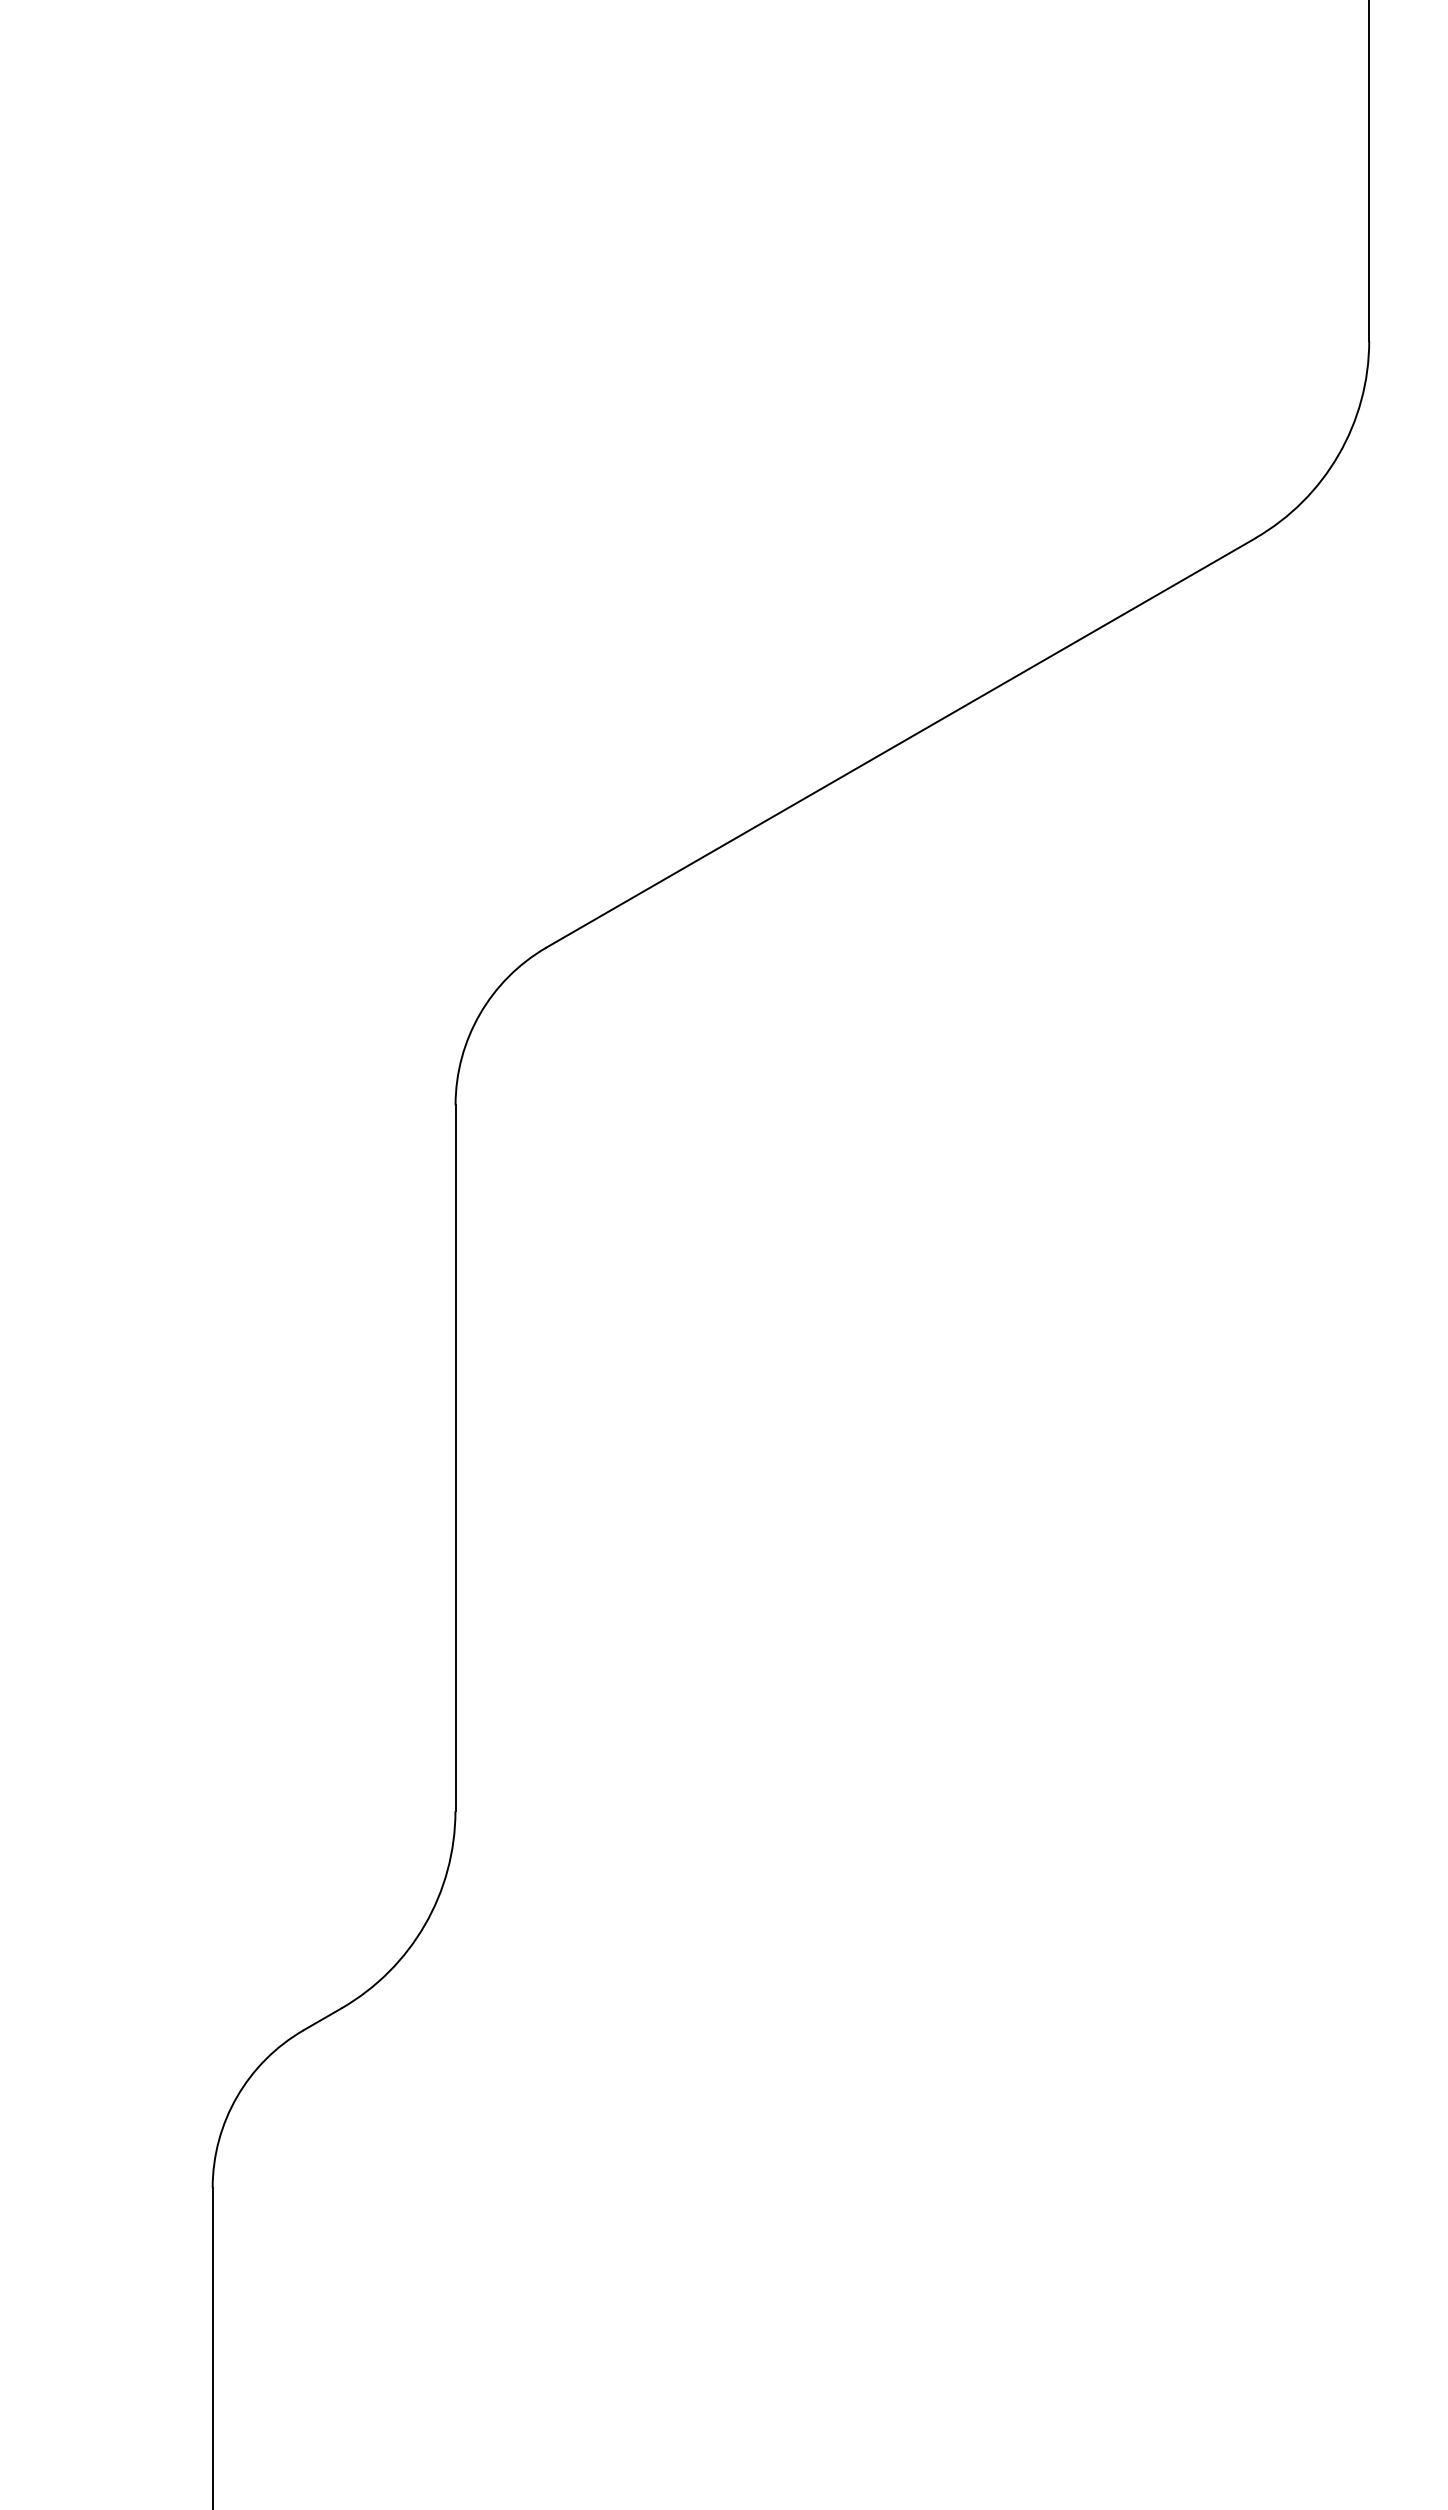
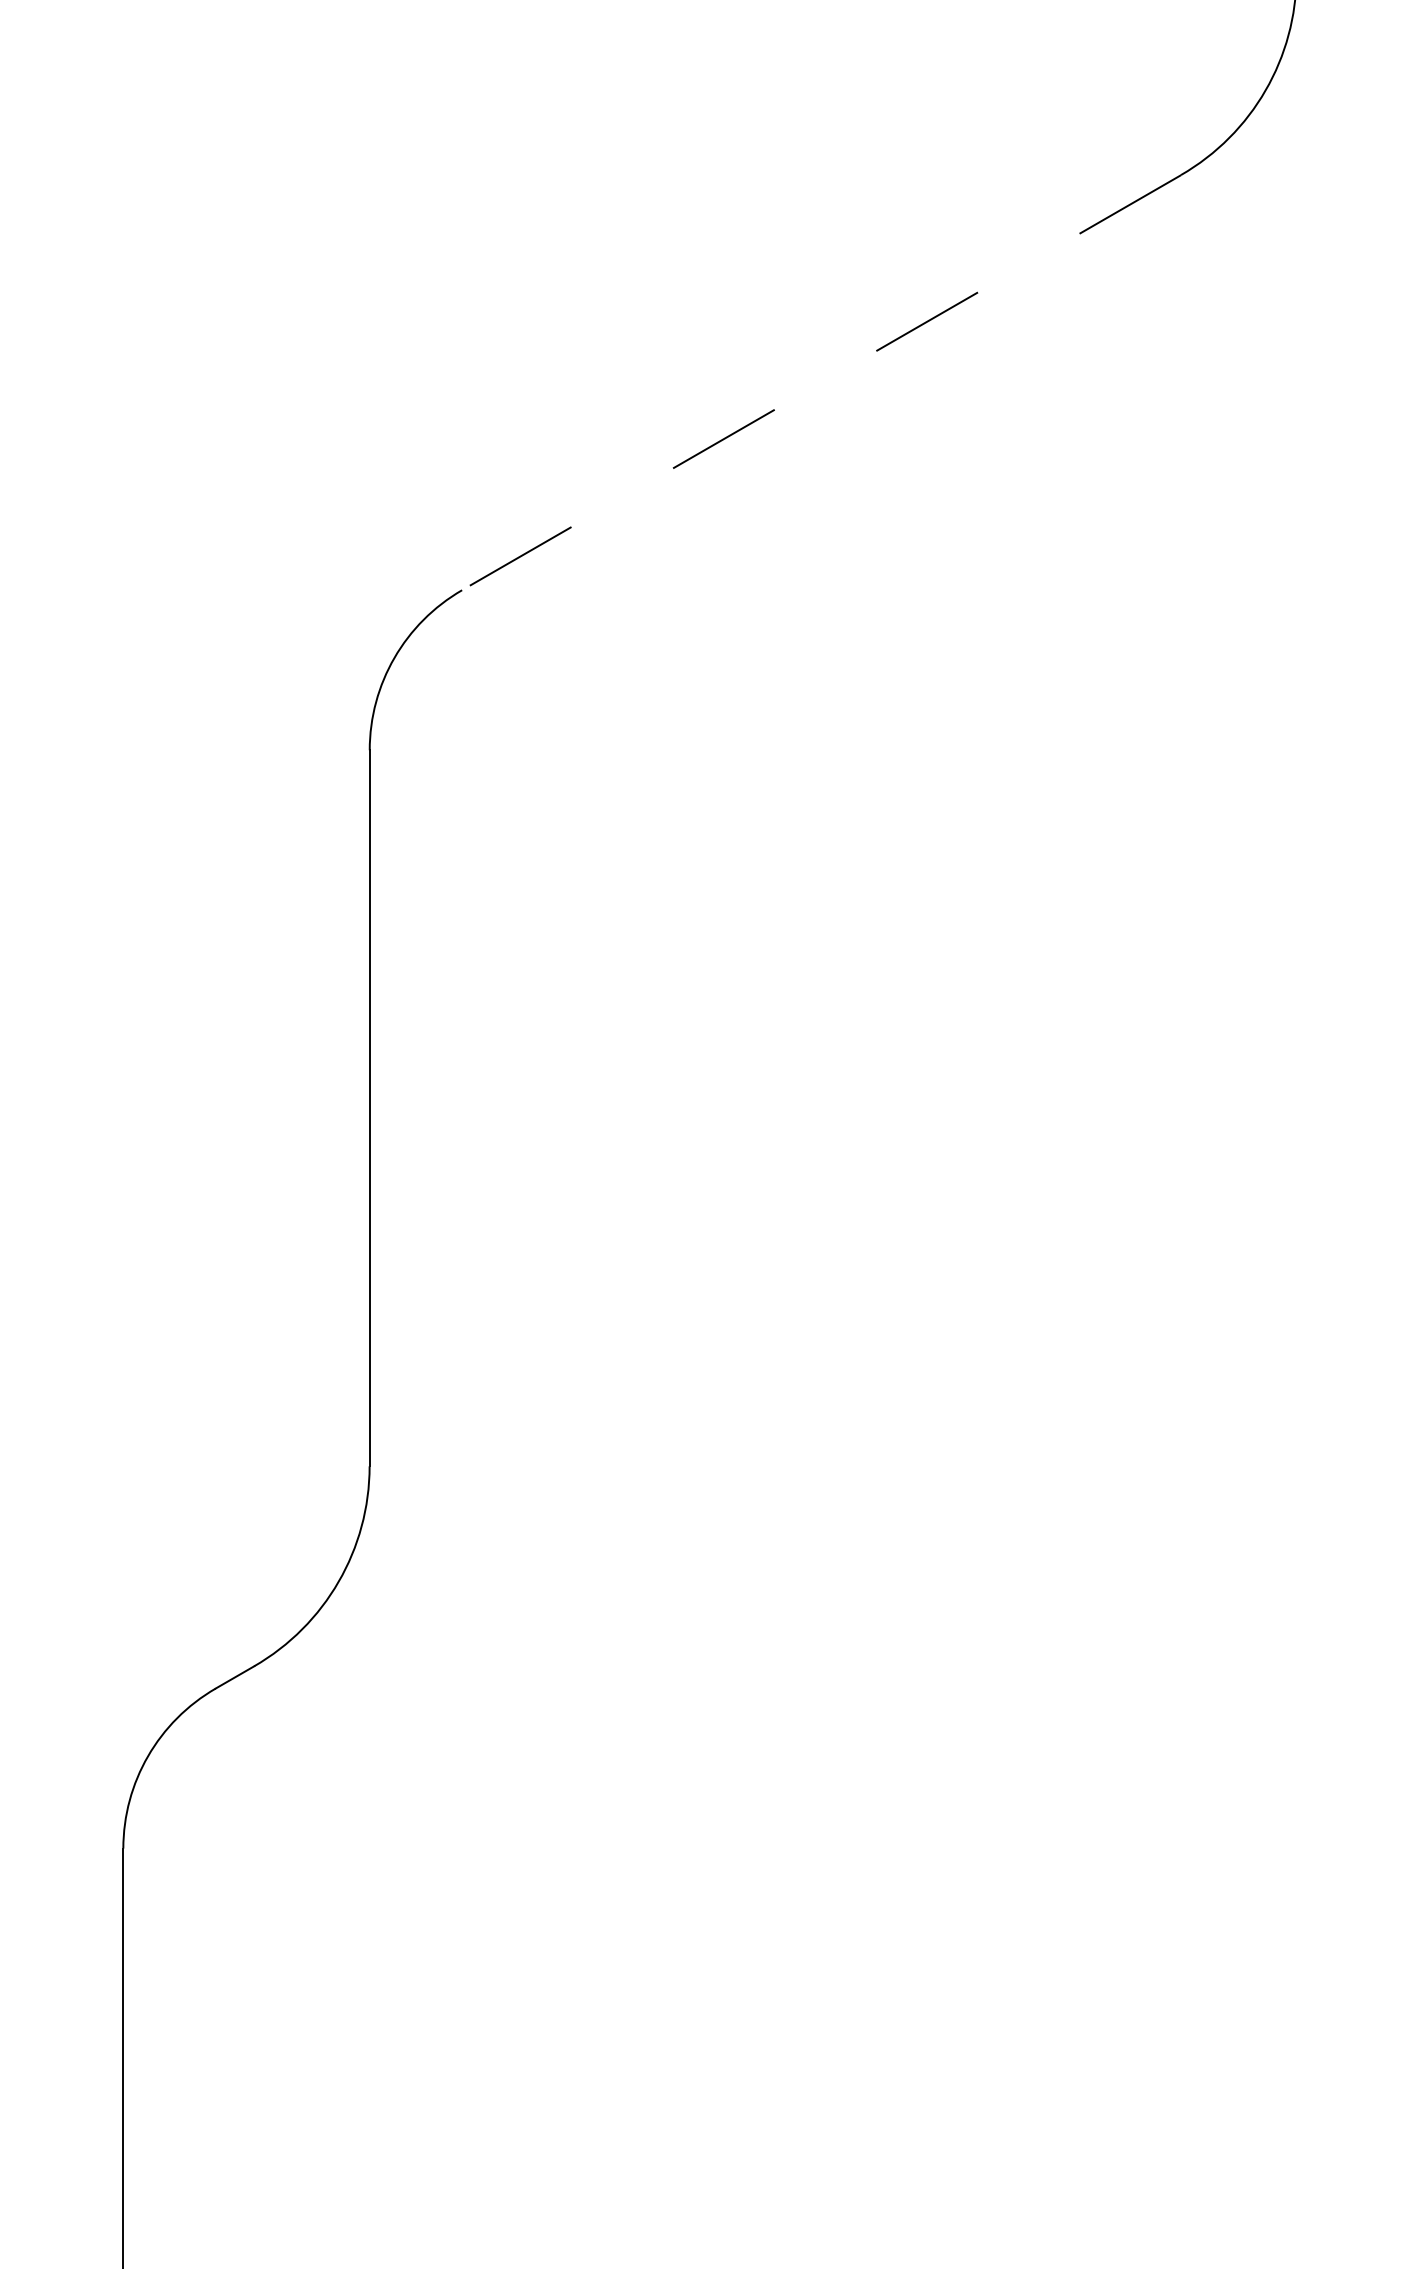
line: (900, 743) -> (821, 383), solid -> dashed

